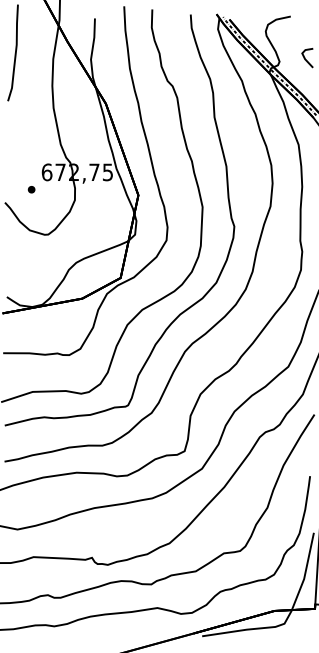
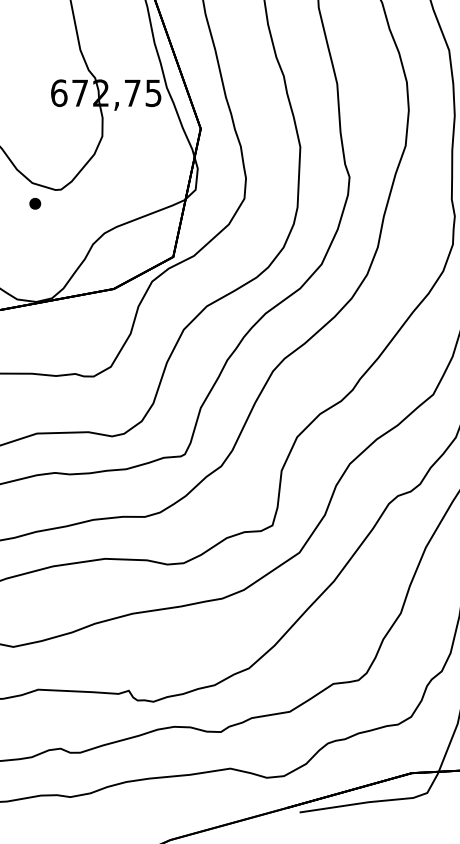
part: (31, 189) -> (35, 203), moved

